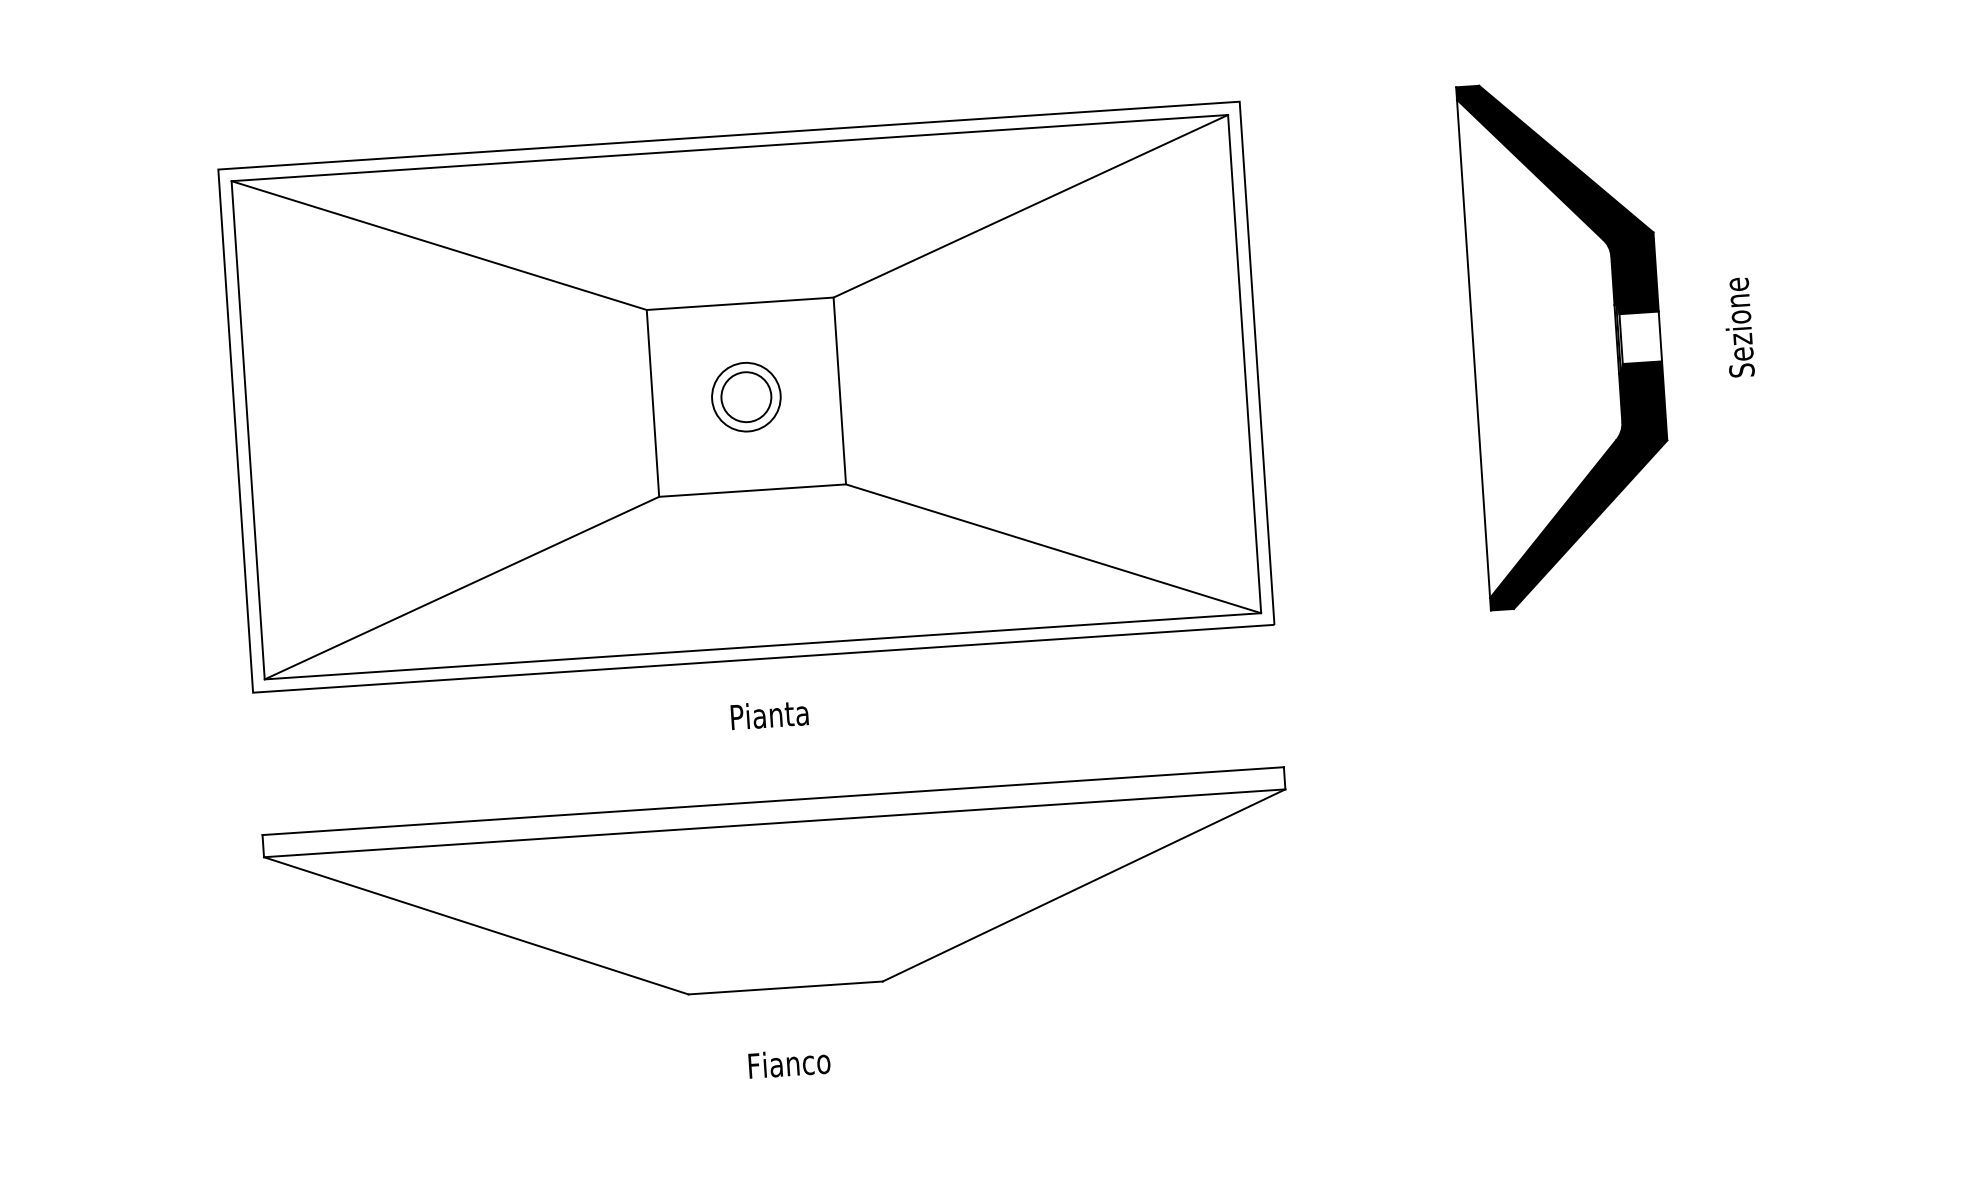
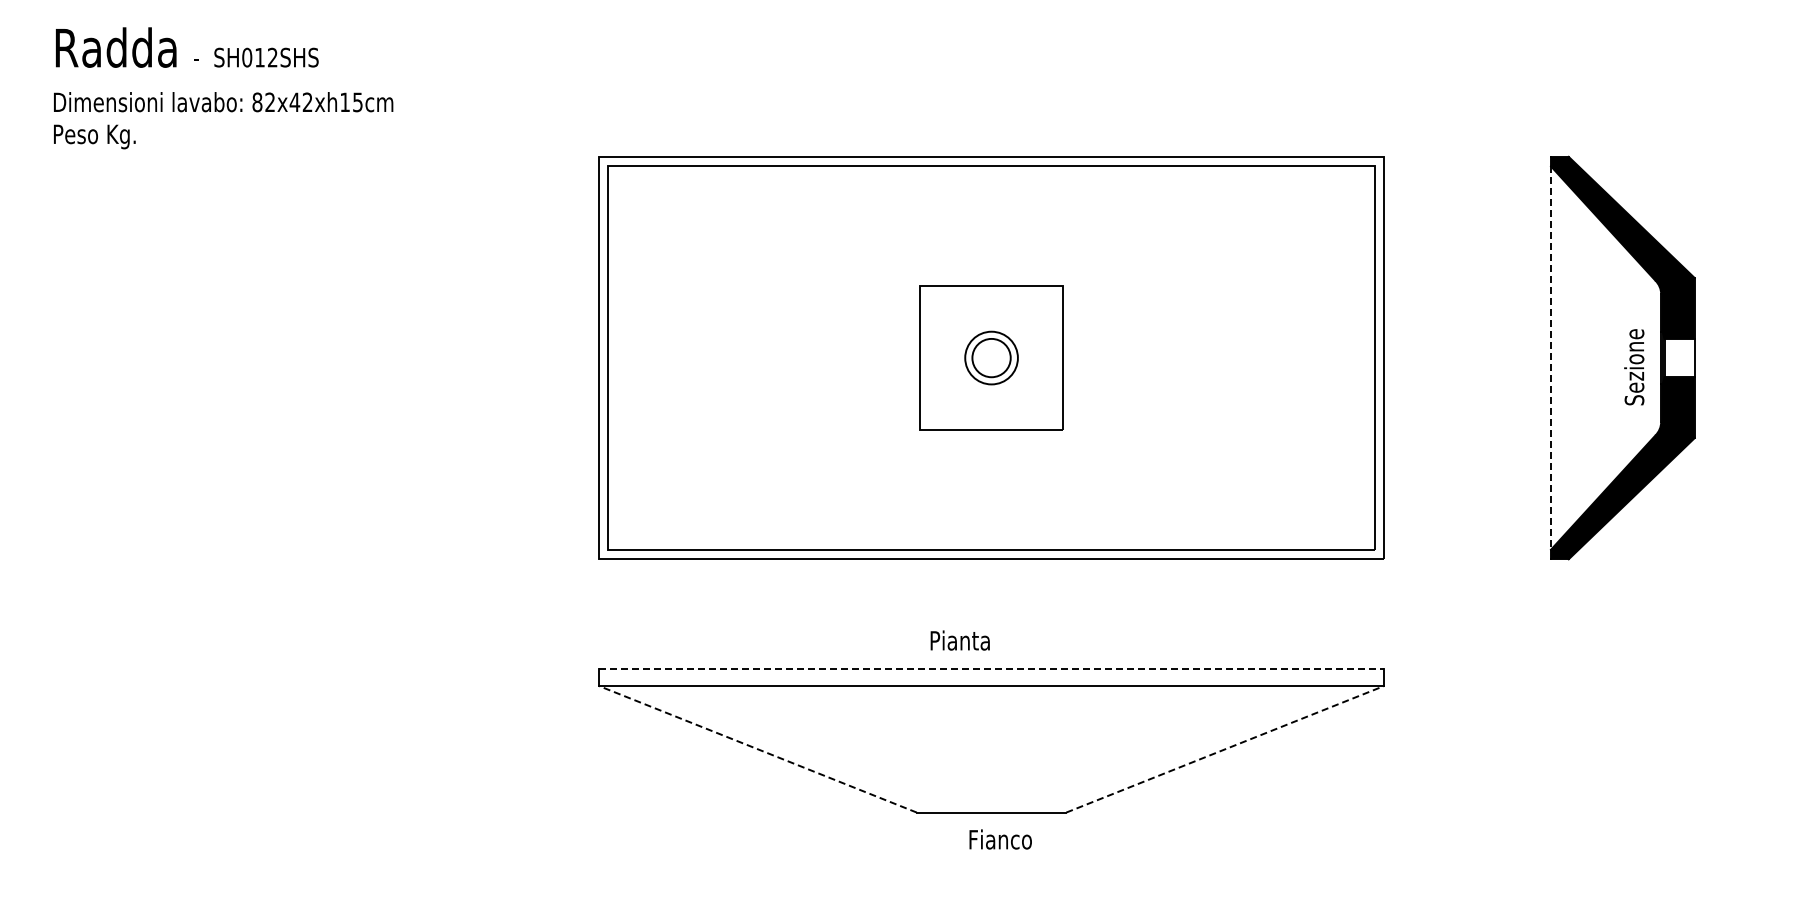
line: (1029, 206) -> (1218, 226), removed
line: (438, 245) -> (763, 226), removed
text: (1739, 327) -> (1634, 367), moved
line: (1474, 349) -> (1551, 358), solid -> dashed
line: (1052, 548) -> (1218, 489), removed
line: (461, 587) -> (763, 489), removed
text: (768, 714) -> (959, 640), moved
line: (773, 800) -> (991, 668), solid -> dashed
line: (1084, 885) -> (1225, 749), solid -> dashed
line: (475, 926) -> (757, 749), solid -> dashed
text: (789, 1063) -> (1000, 839), moved

